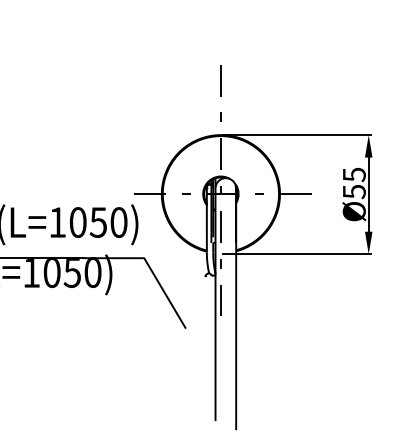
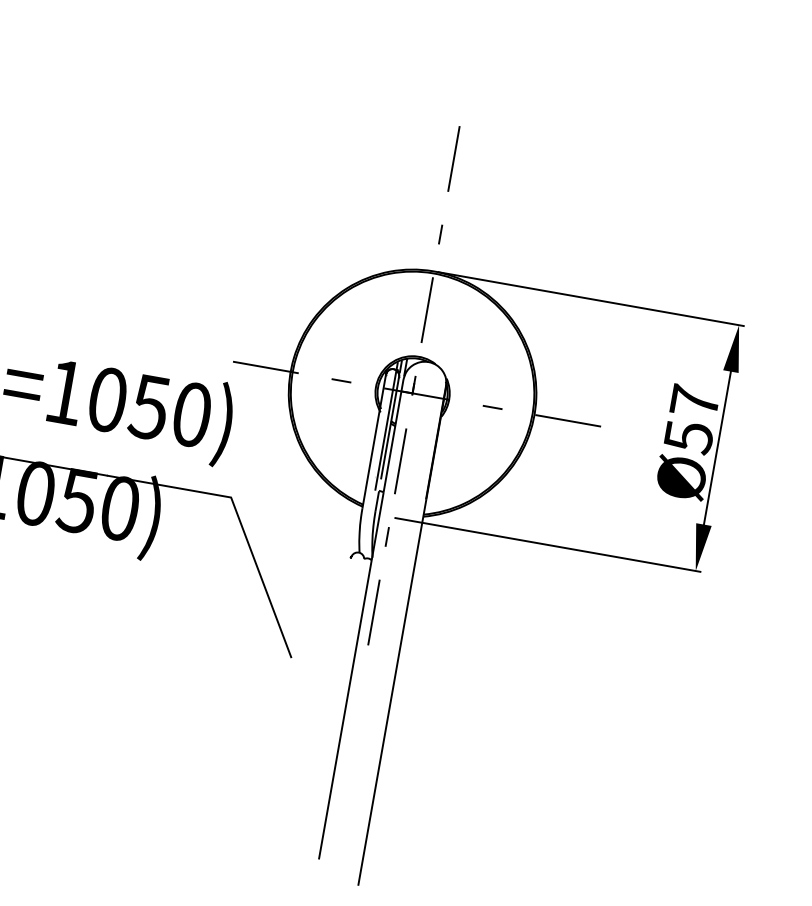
text: (354, 174) -> (695, 401), Ø55 -> Ø57

